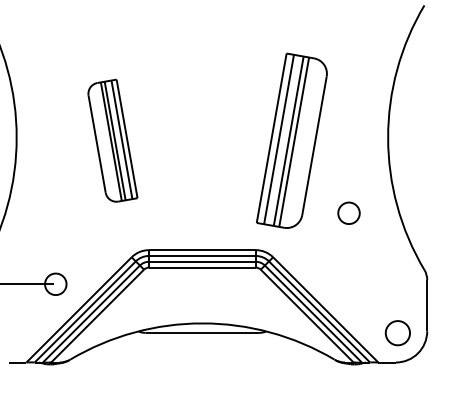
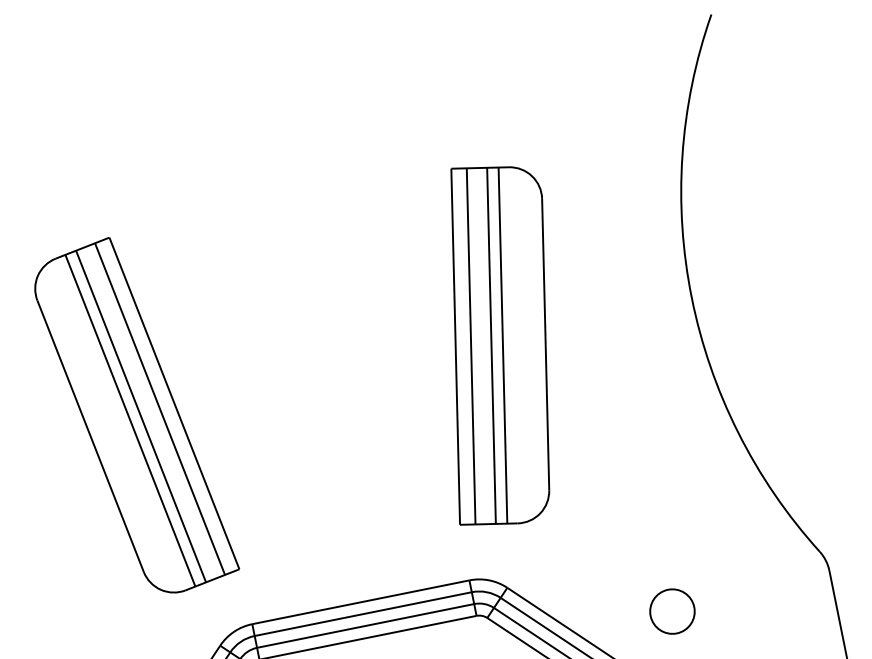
part: (112, 140) -> (133, 416), size x1.43
part: (348, 212) -> (671, 610), moved

